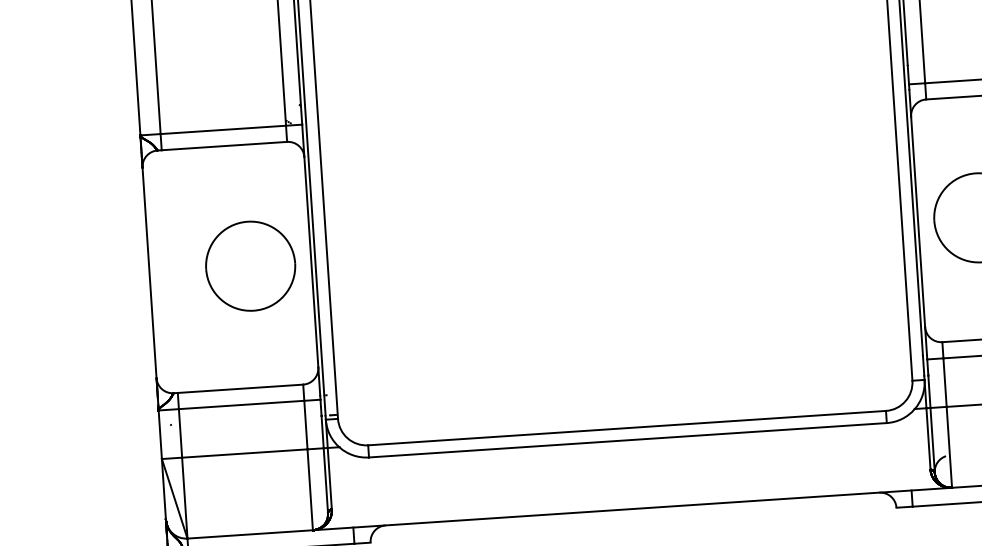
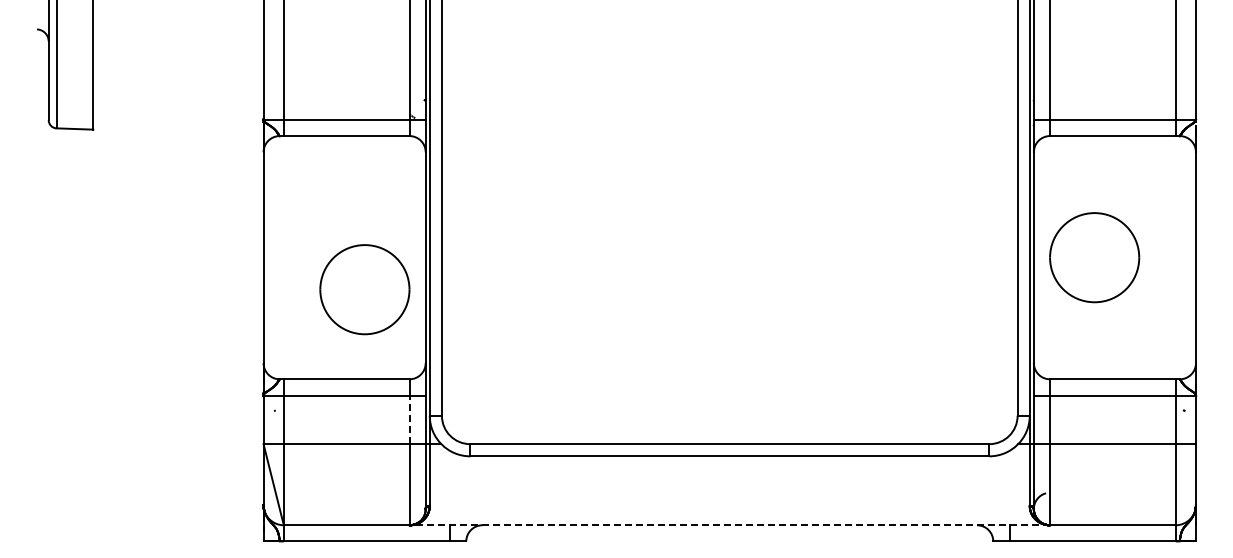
part: (250, 266) -> (364, 289), moved
line: (305, 424) -> (409, 419), solid -> dashed
line: (632, 509) -> (729, 525), solid -> dashed

